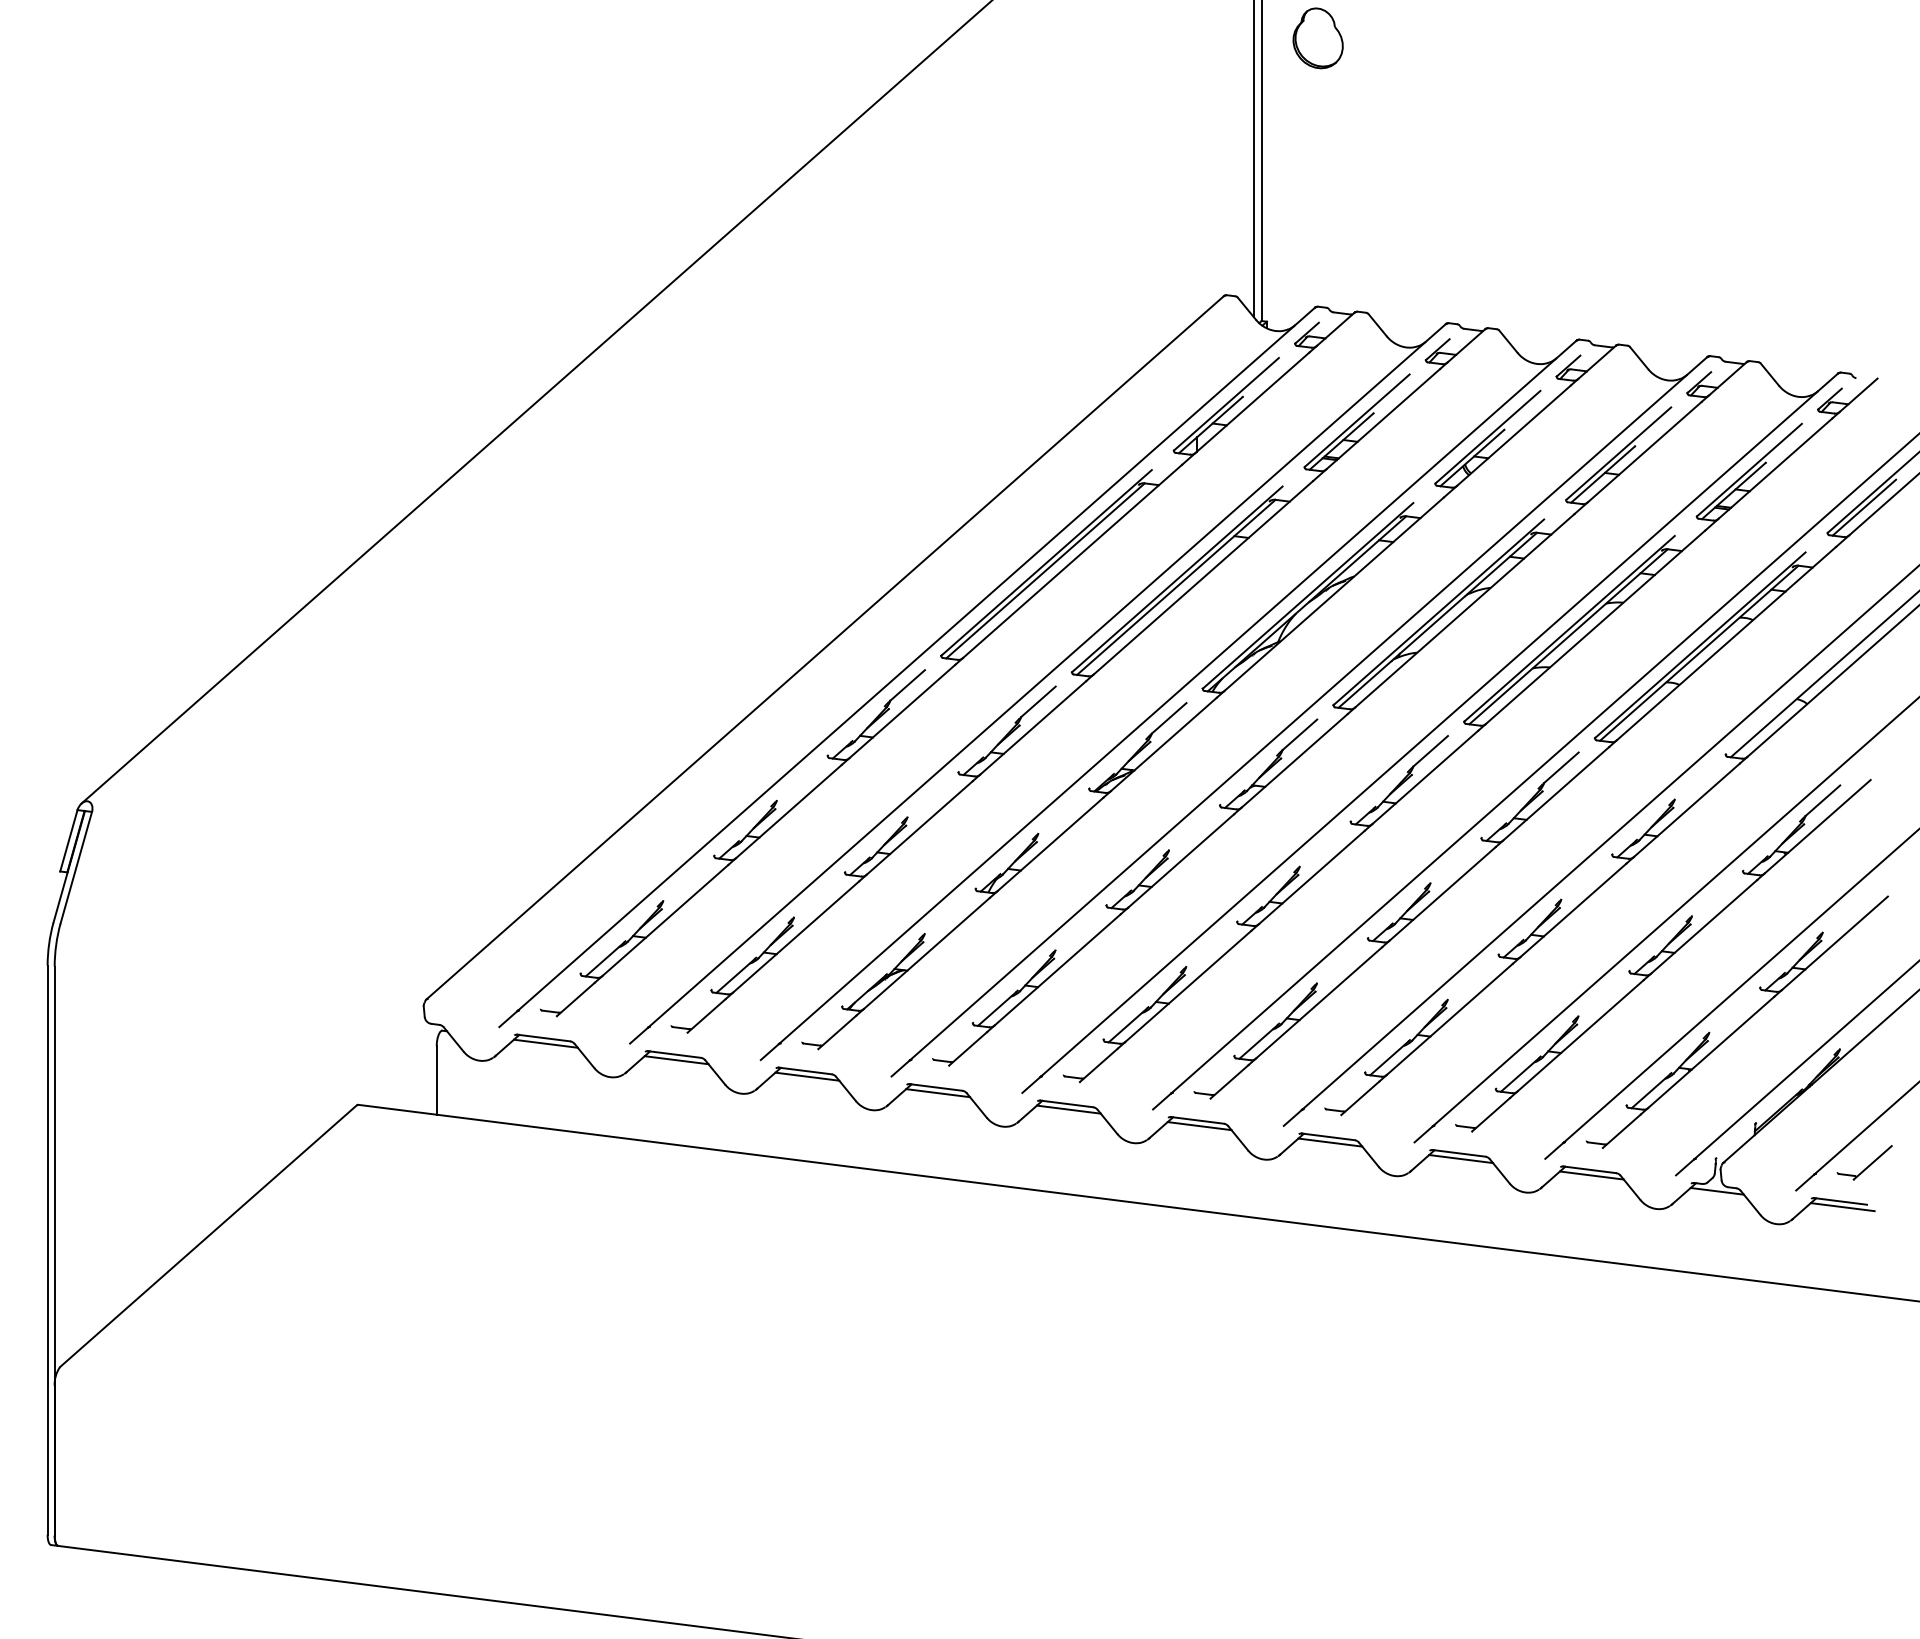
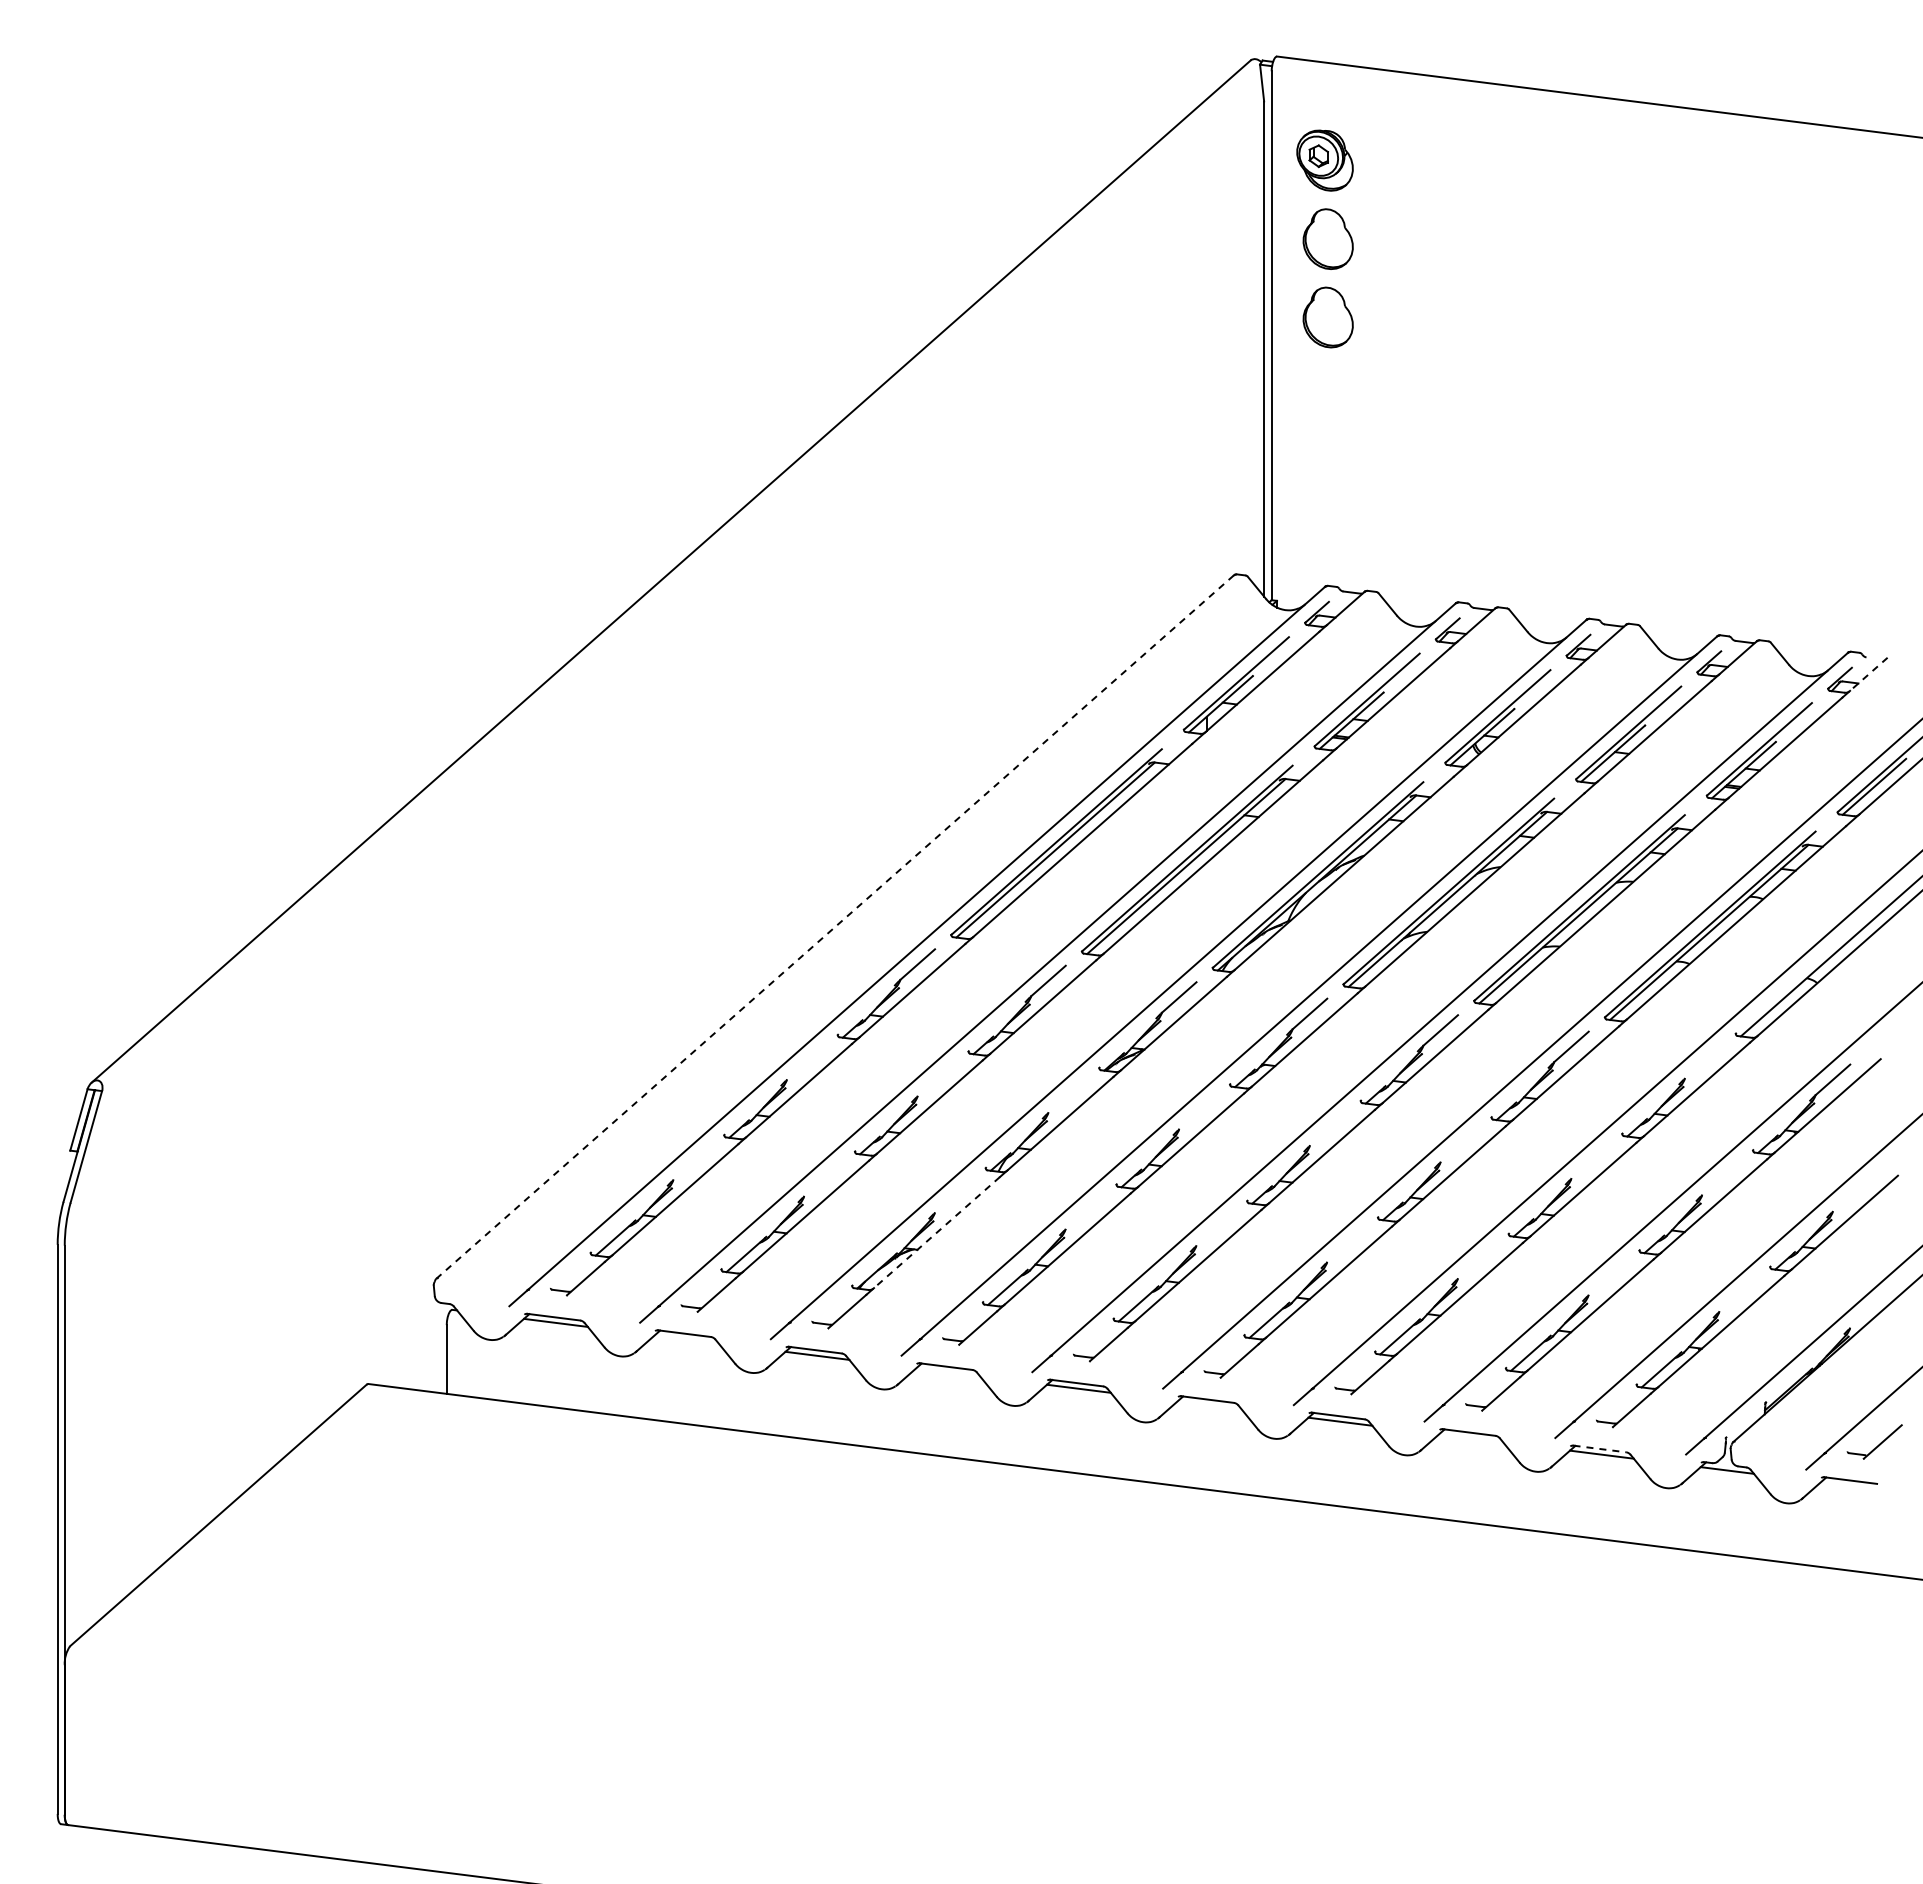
line: (1858, 395) -> (1868, 674), solid -> dashed
line: (825, 648) -> (835, 927), solid -> dashed
line: (927, 953) -> (937, 1232), solid -> dashed
line: (676, 1060) -> (686, 1339), removed
line: (938, 1093) -> (948, 1372), removed
line: (1199, 1126) -> (1209, 1405), removed
line: (1461, 1159) -> (1471, 1438), removed
line: (1589, 1169) -> (1599, 1448), solid -> dashed
line: (1842, 1207) -> (1852, 1486), removed

